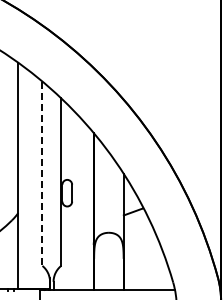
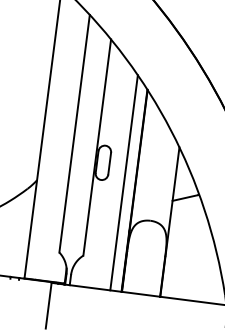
line: (42, 174) -> (74, 134), dashed -> solid
line: (85, 205) -> (124, 181), added

